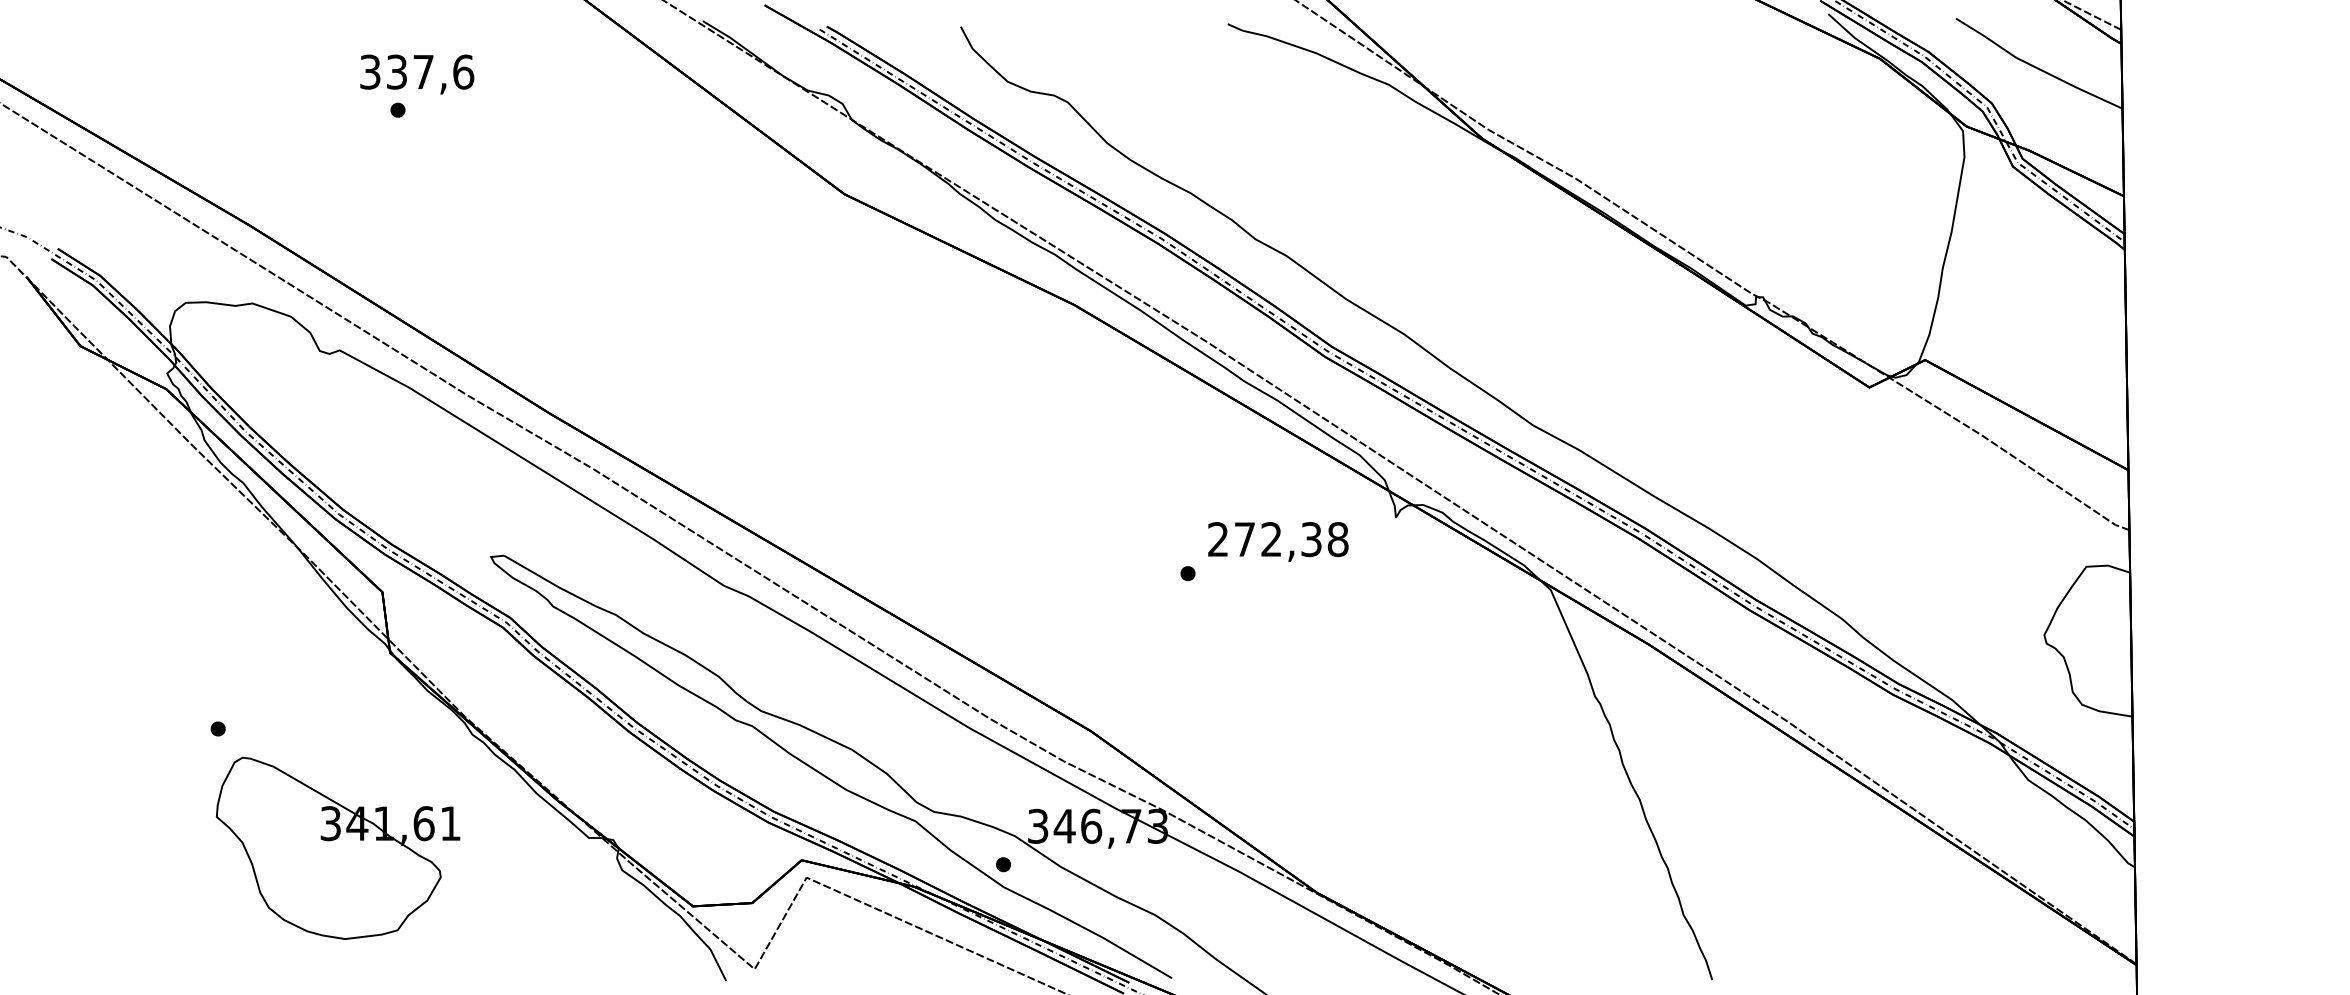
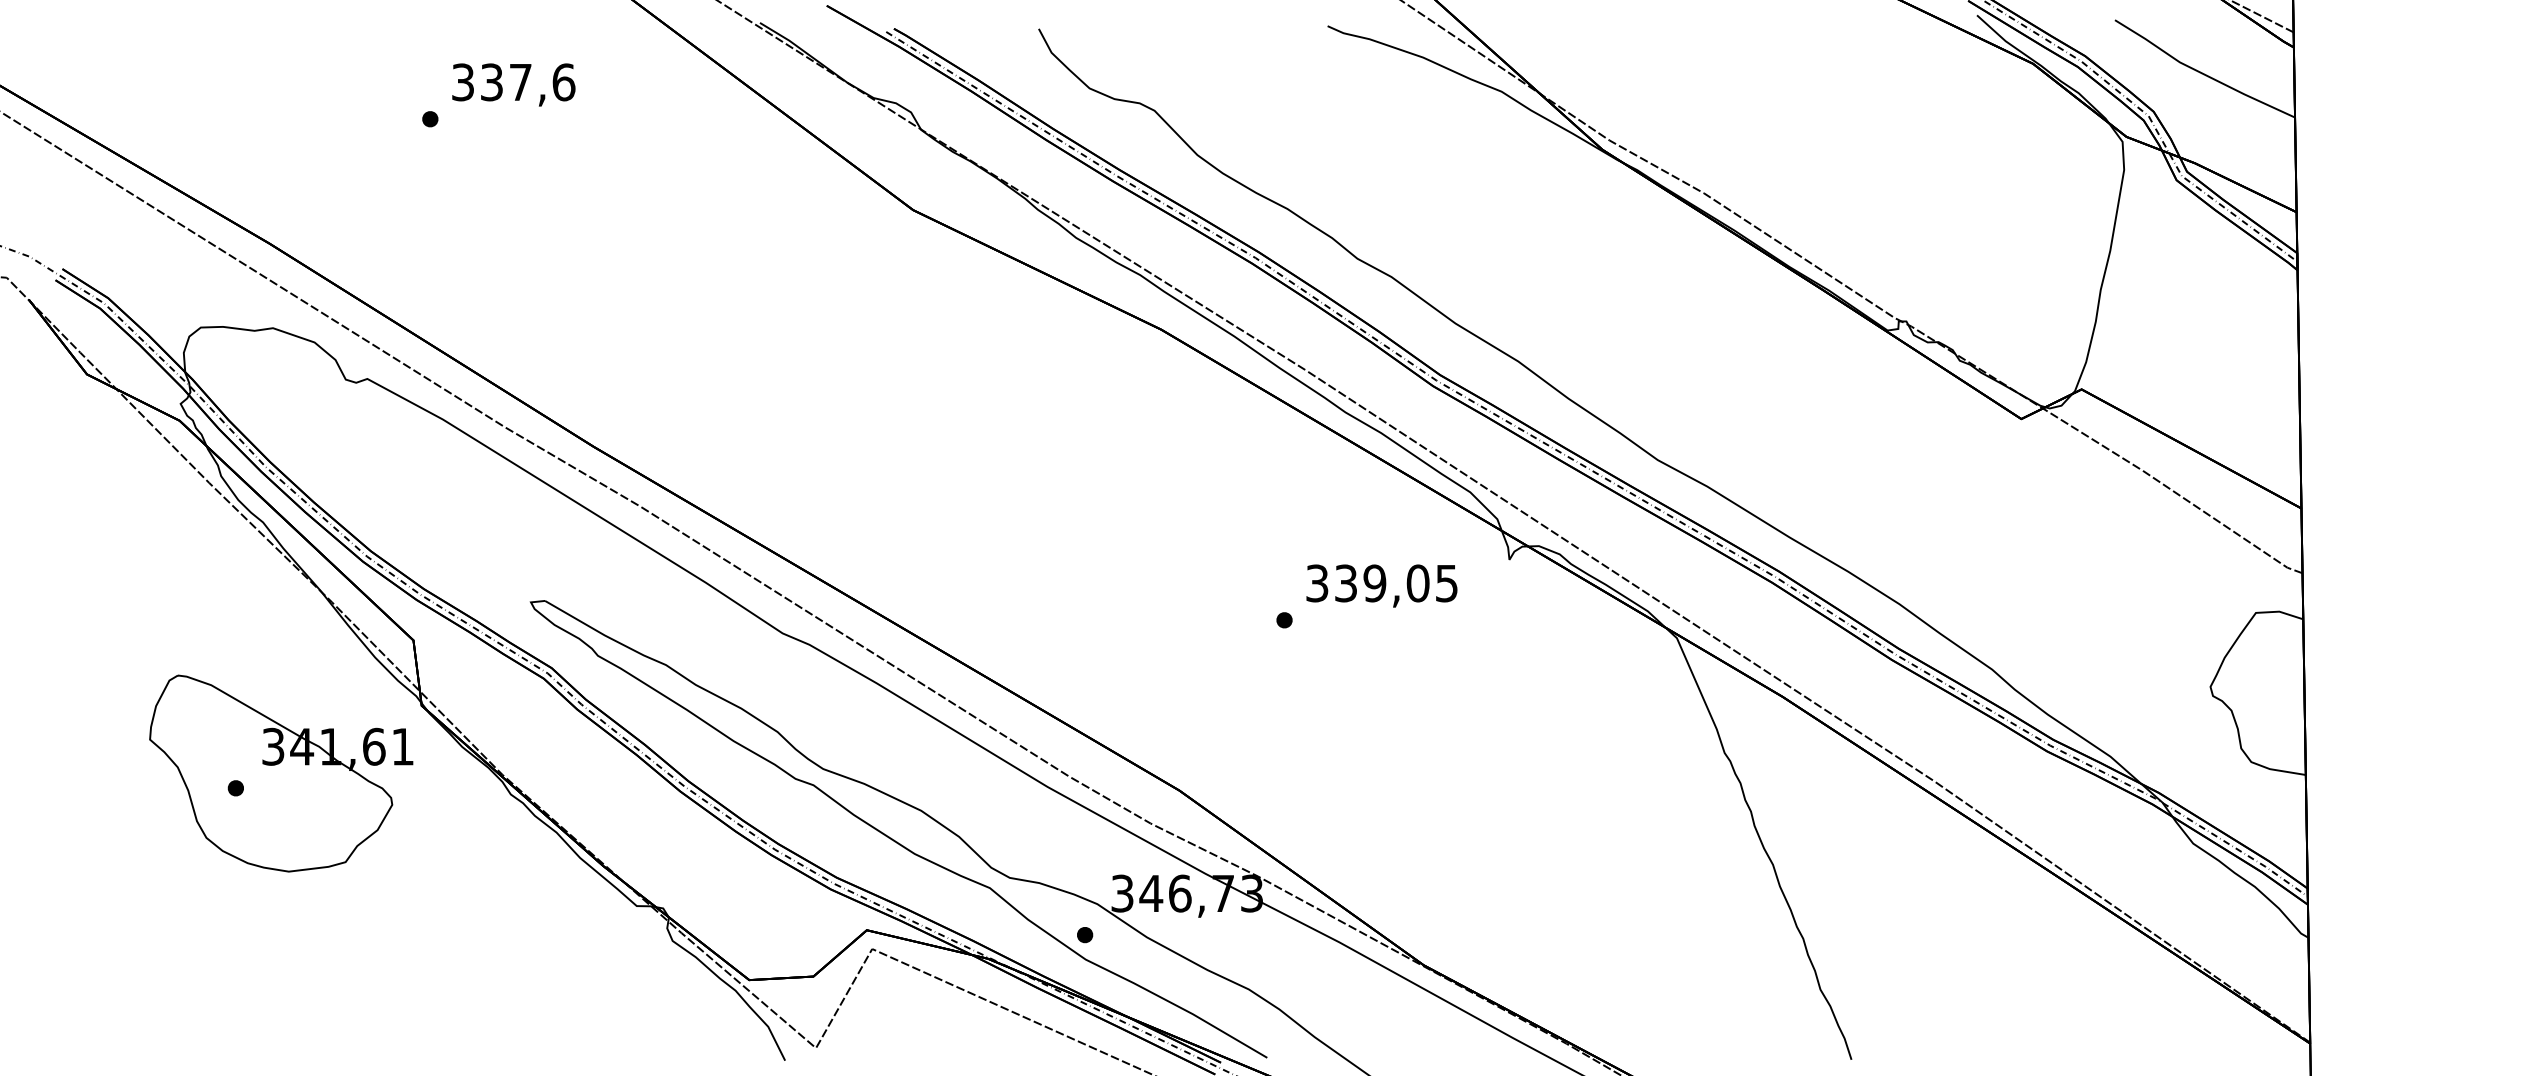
text: (417, 74) -> (514, 84), moved
text: (1278, 539) -> (1382, 583), 272,38 -> 339,05
part: (338, 847) -> (281, 772), moved

